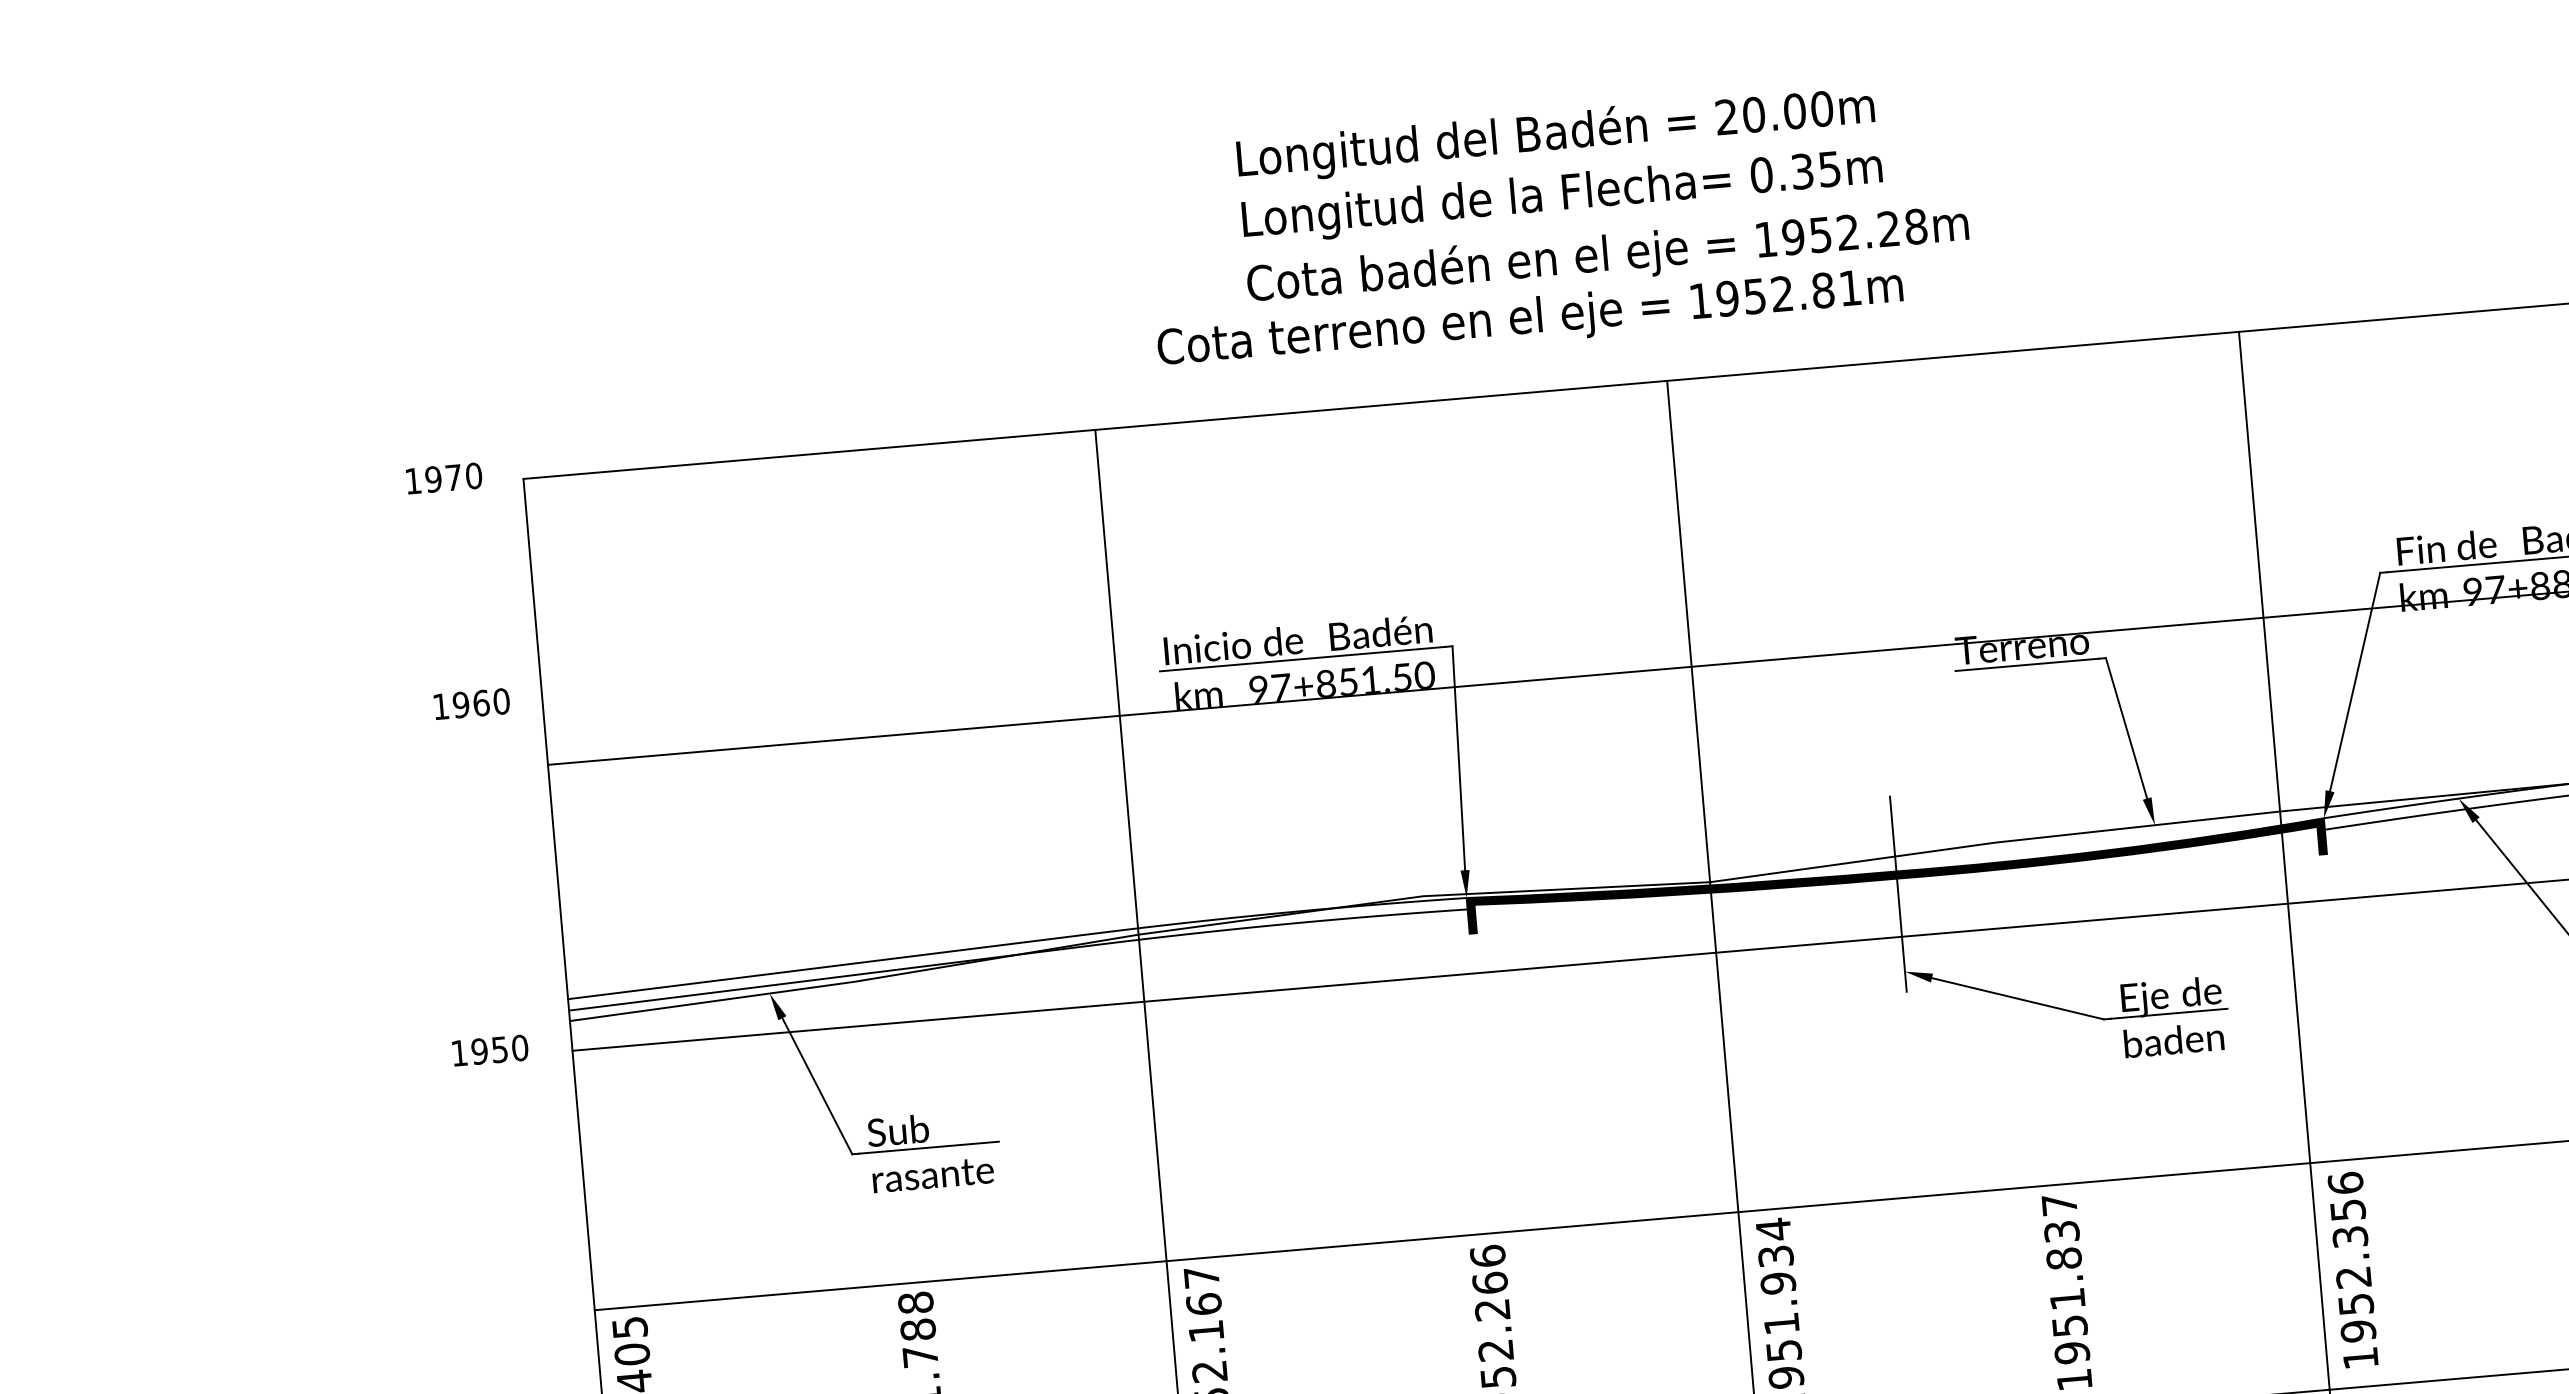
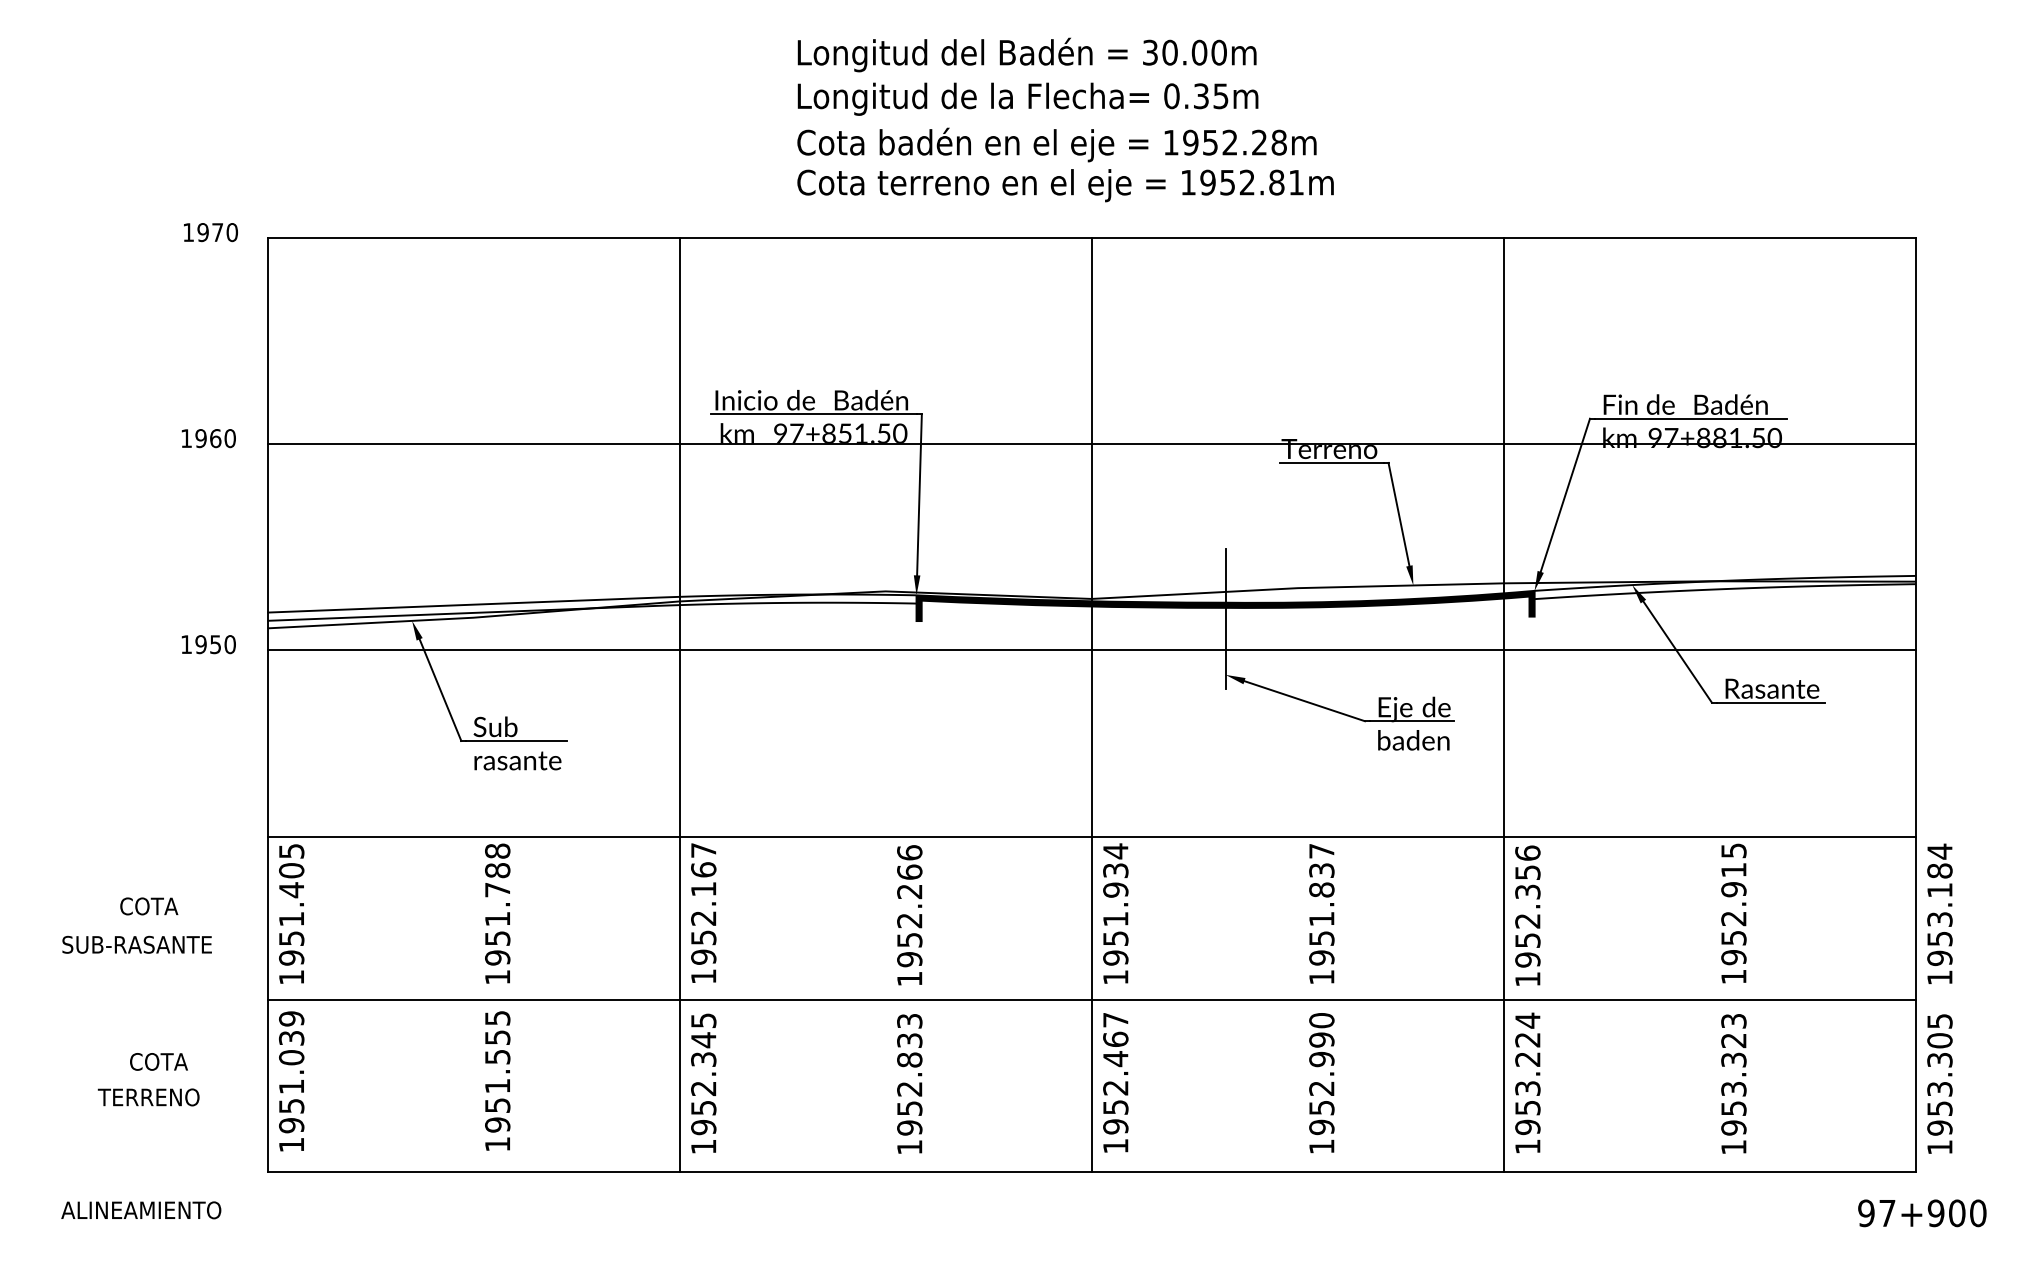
text: (1726, 116) -> (1150, 52), 20.00m -> 30.00m
text: (1530, 319) -> (1065, 185), moved
text: (471, 703) -> (208, 438), moved

